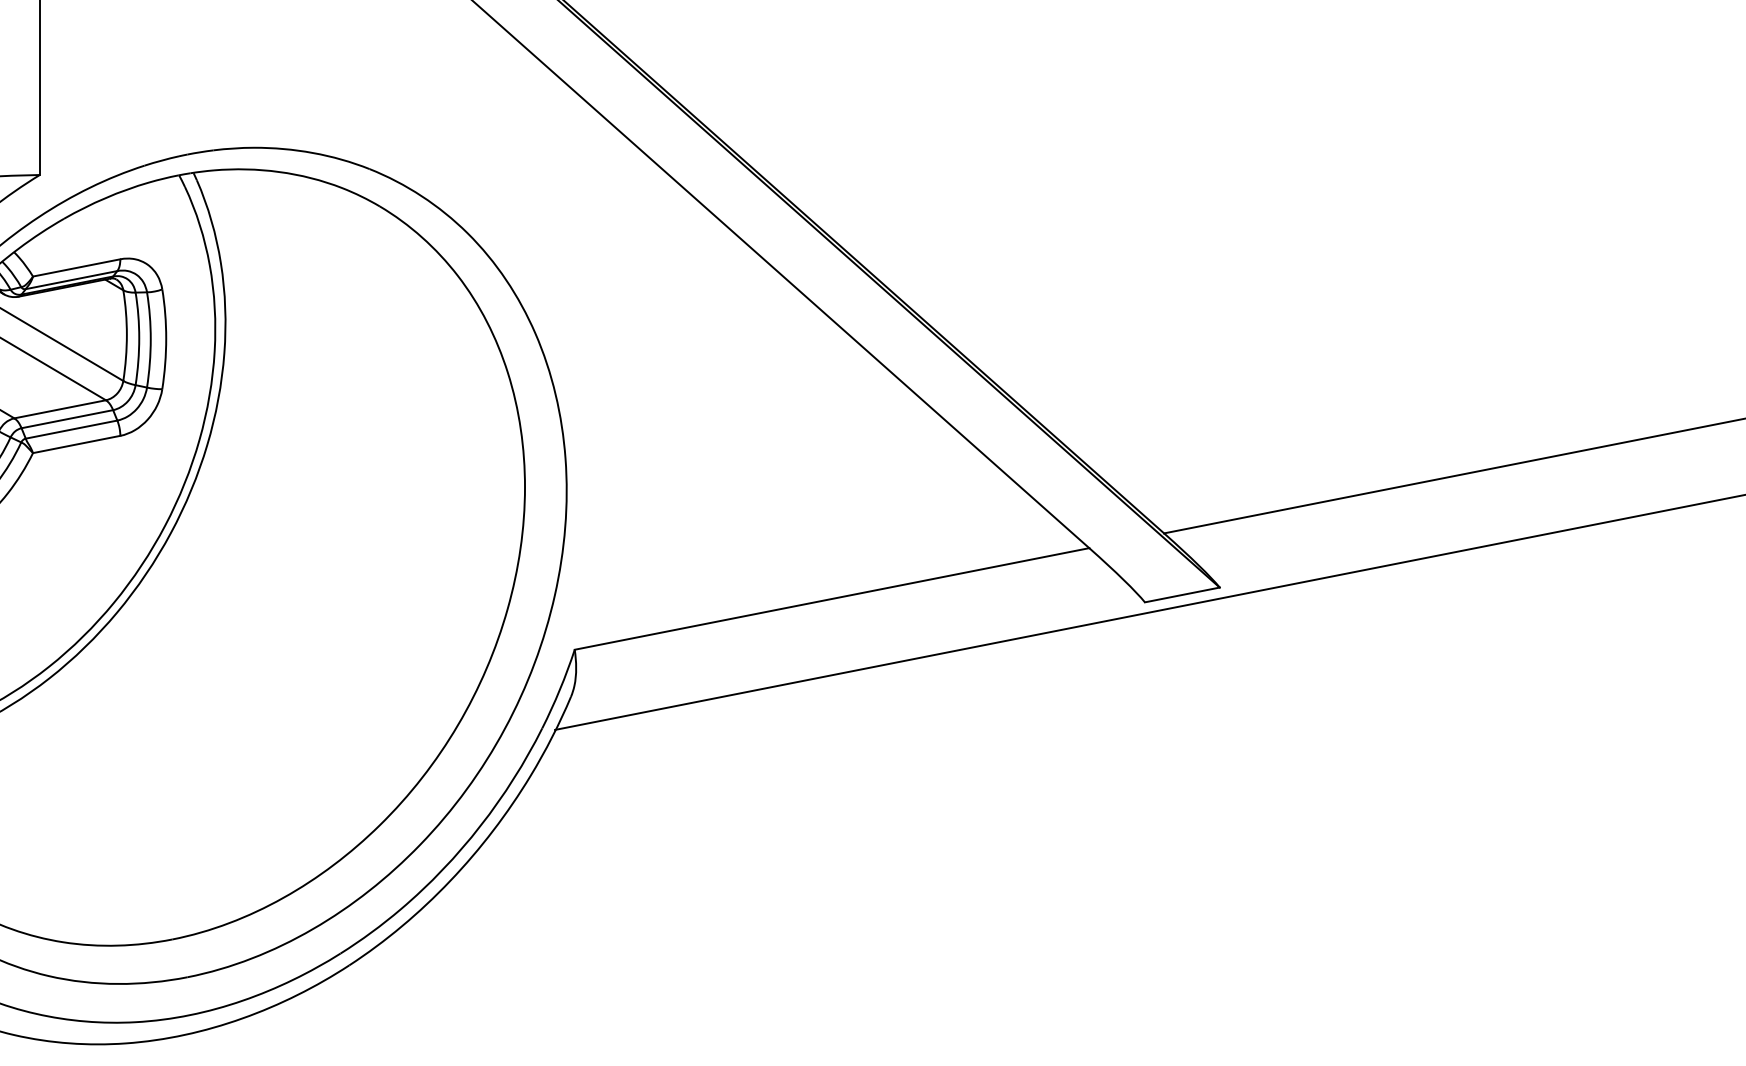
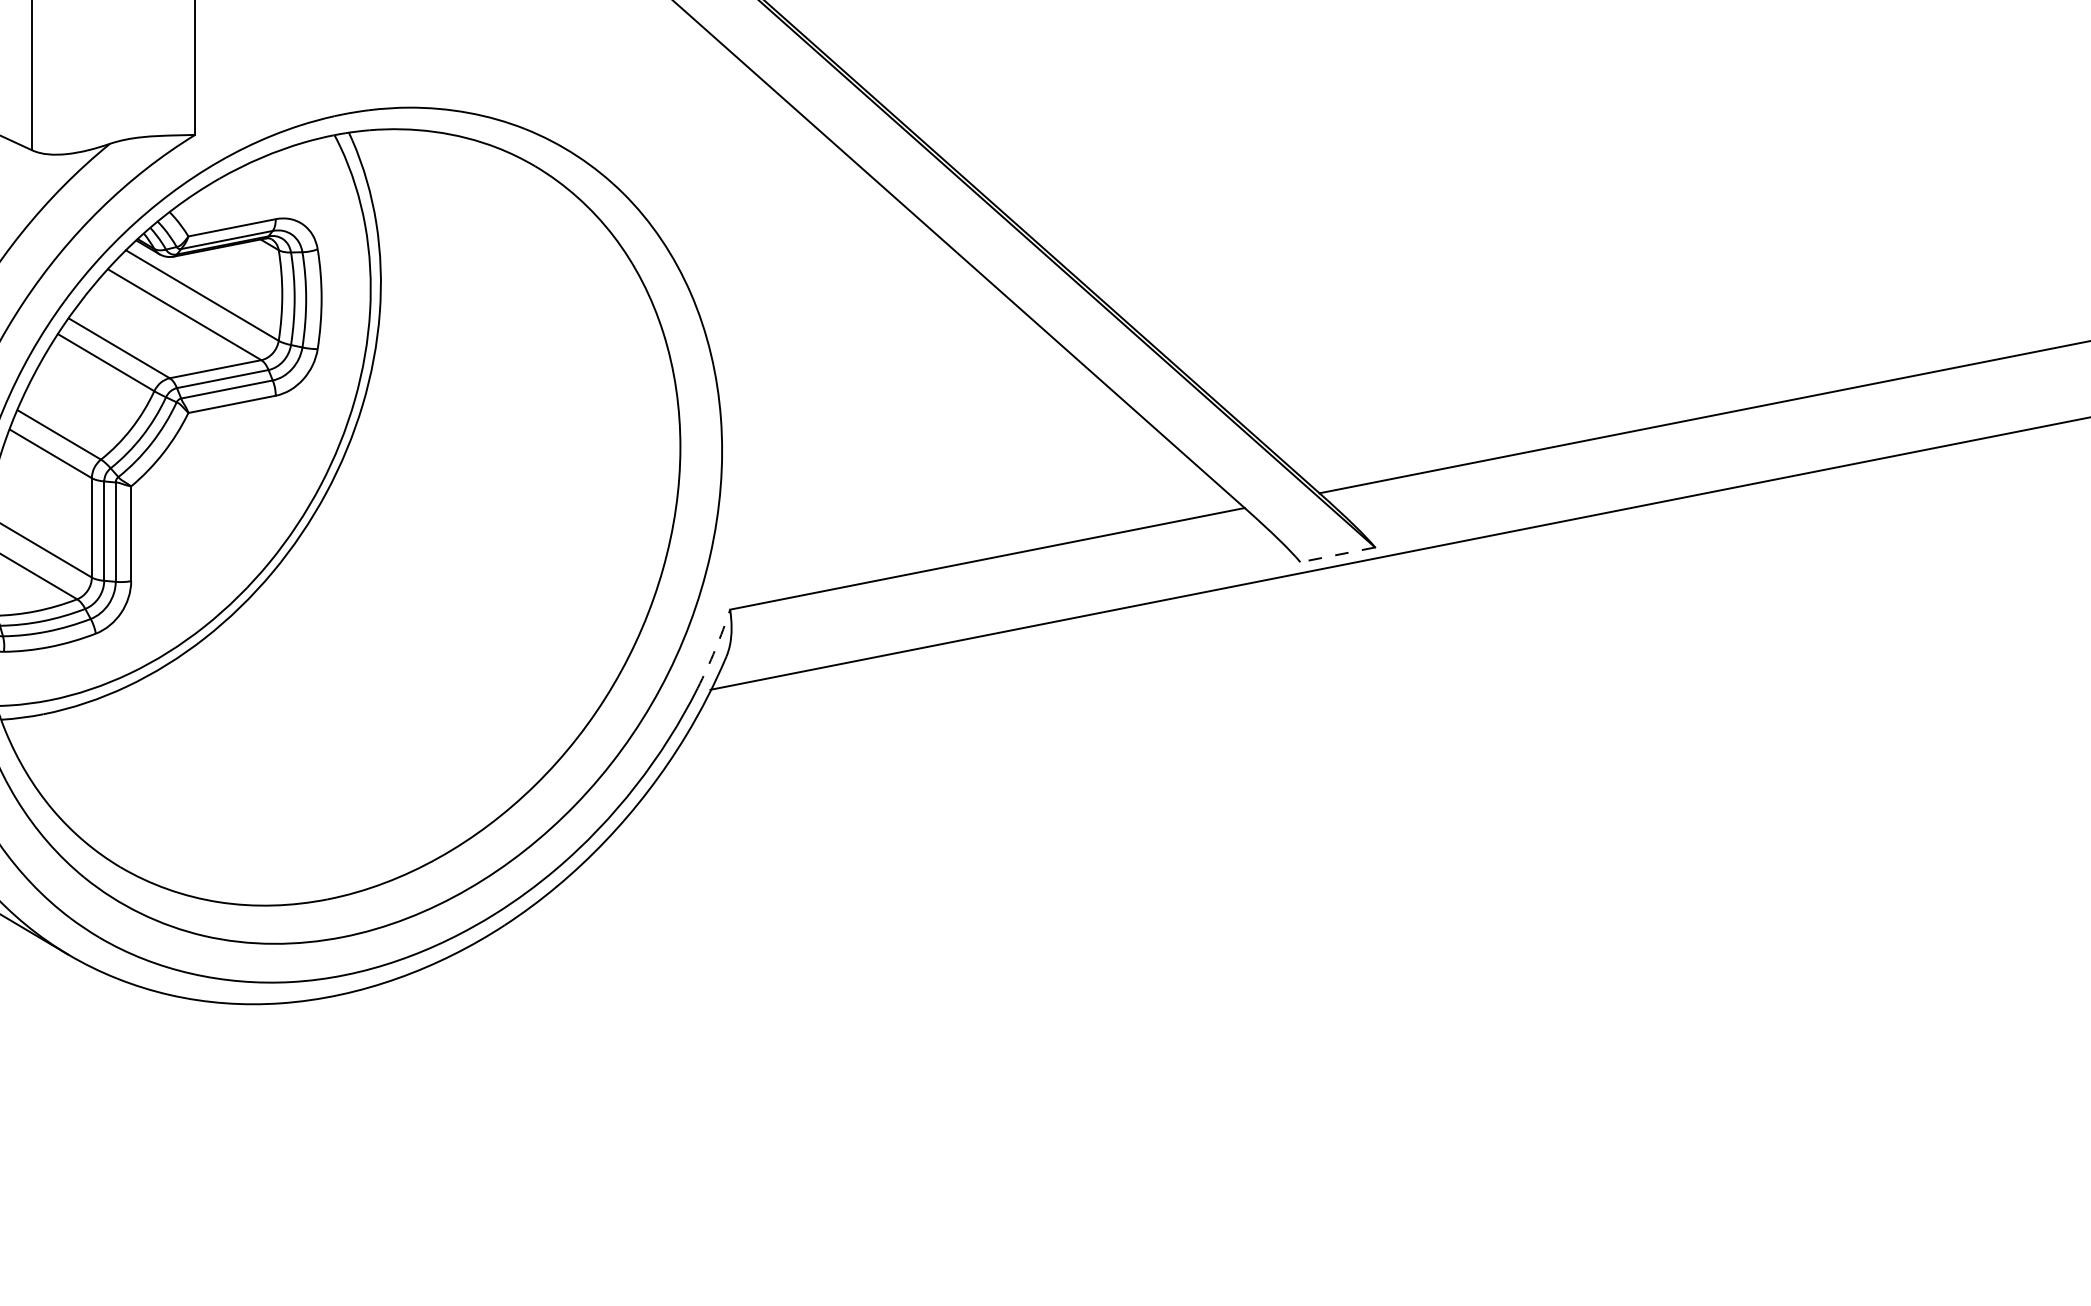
line: (1182, 594) -> (1337, 554), solid -> dashed
arc: (560, 689) -> (715, 649), solid -> dashed

